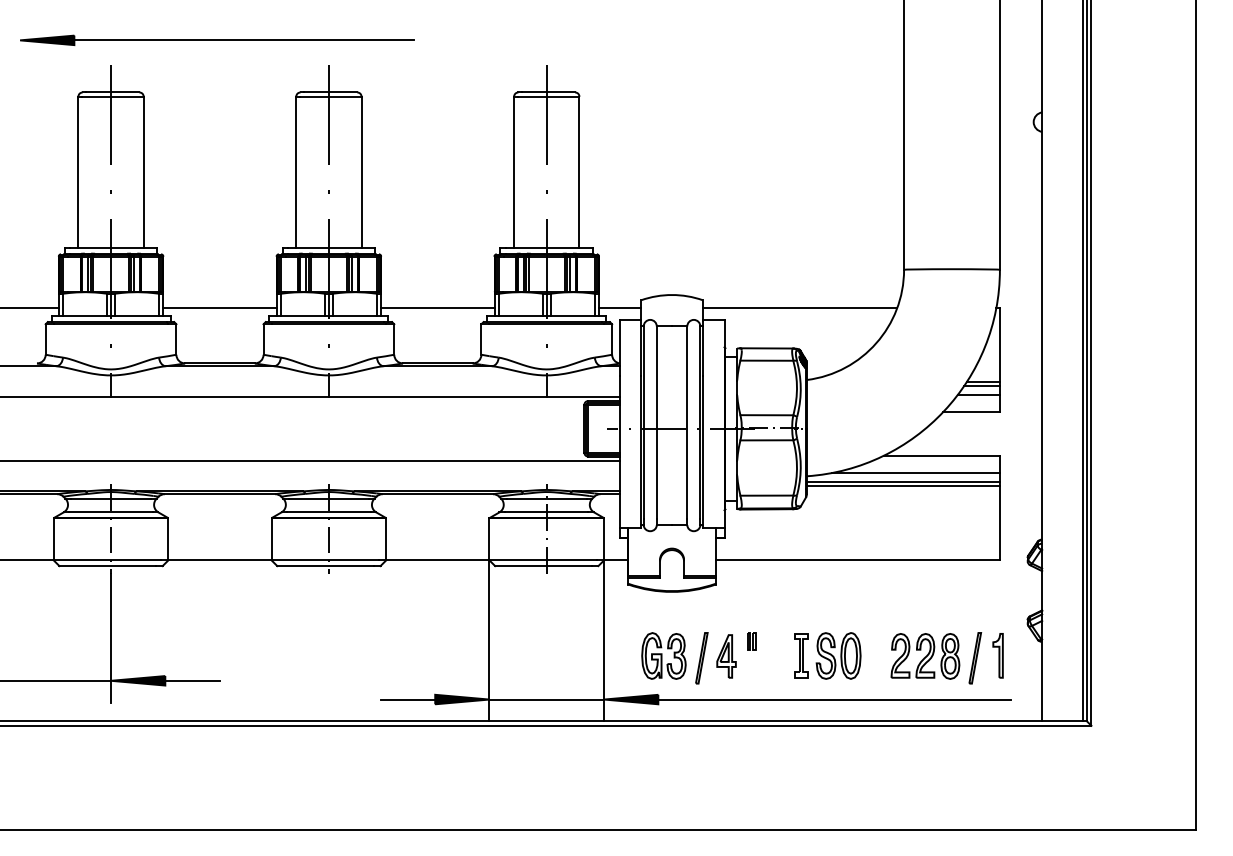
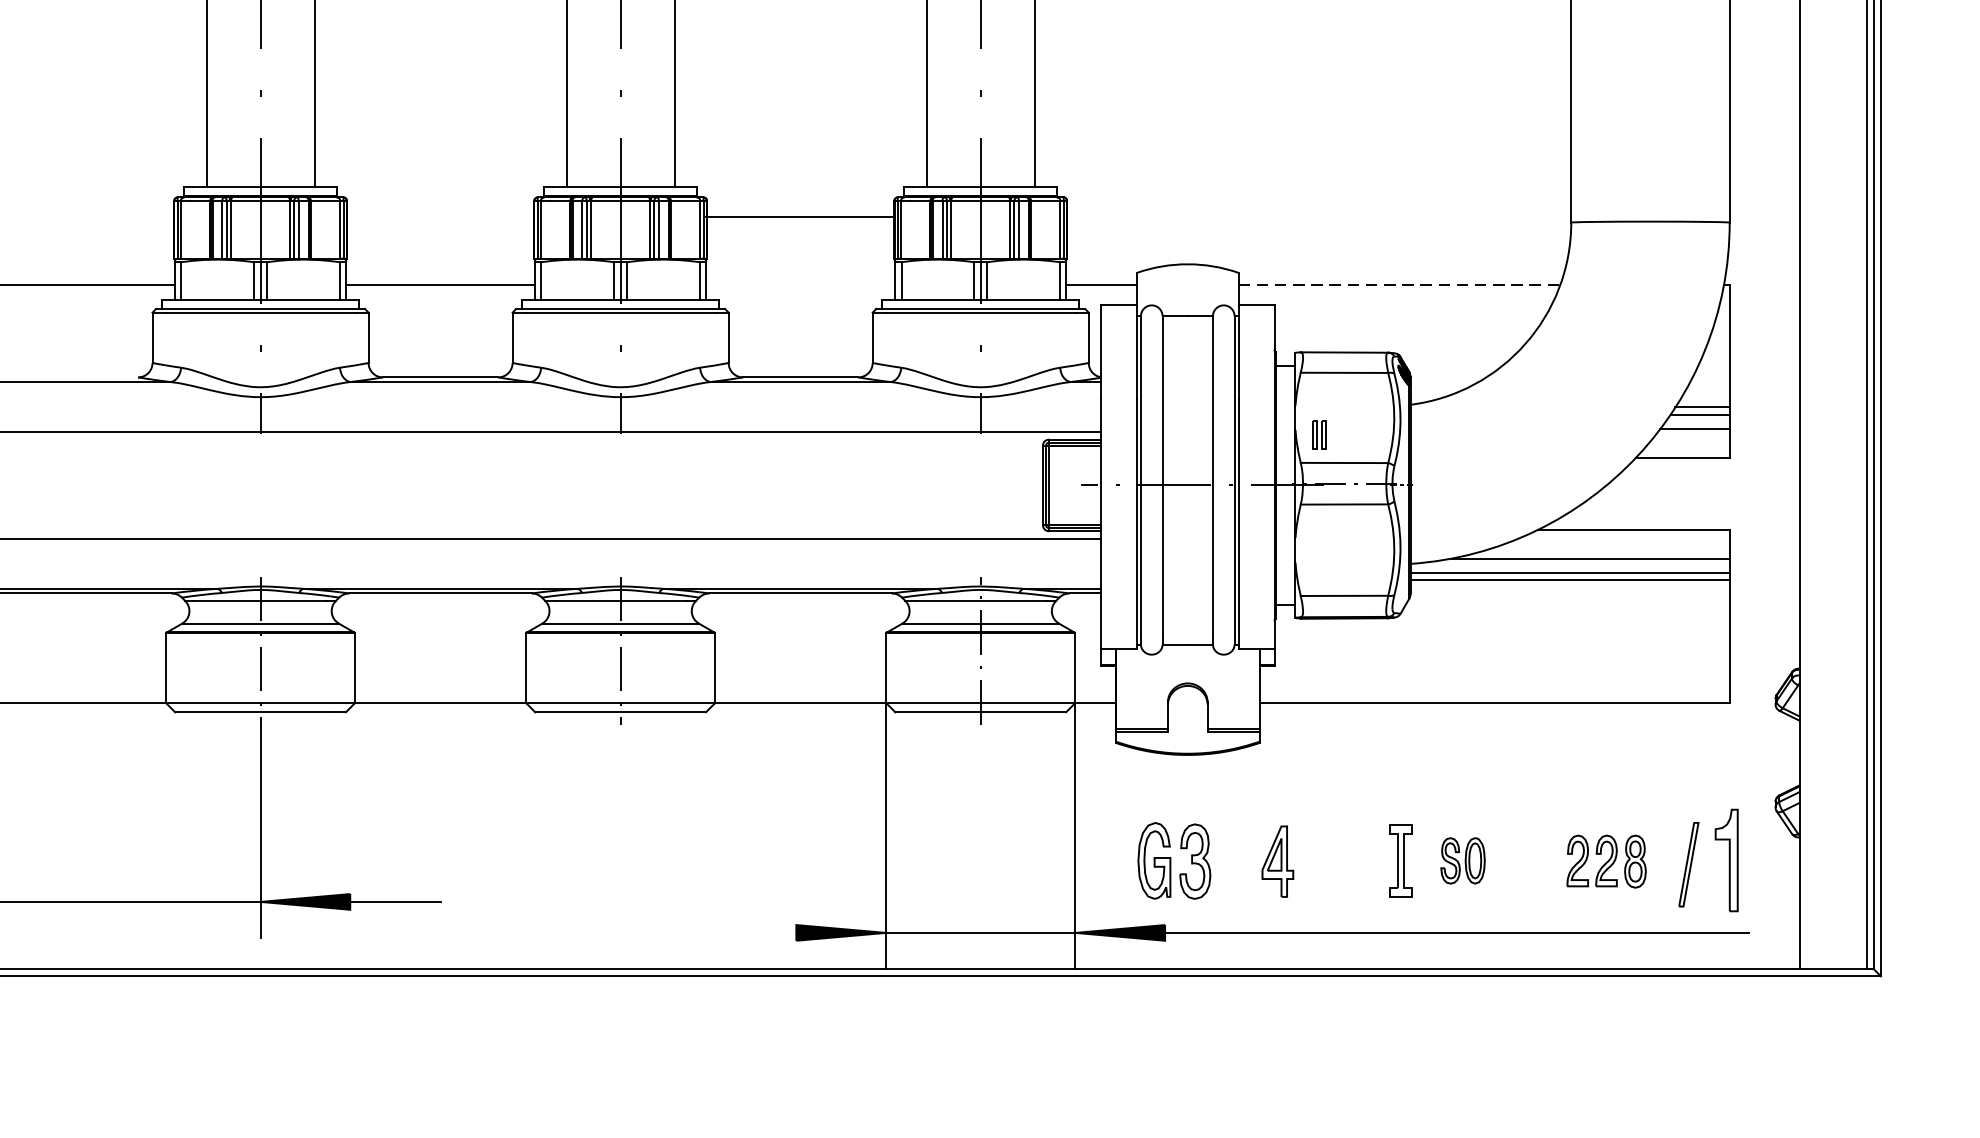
line: (437, 307) -> (800, 217), moved
line: (800, 307) -> (1400, 284), solid -> dashed
part: (751, 641) -> (1319, 435), moved
part: (838, 655) -> (1462, 860), size x0.6
part: (997, 655) -> (1725, 860), size x1.4
part: (925, 656) -> (1606, 861), size x0.7
part: (701, 658) -> (1236, 865), removed
line: (407, 699) -> (750, 932), removed

